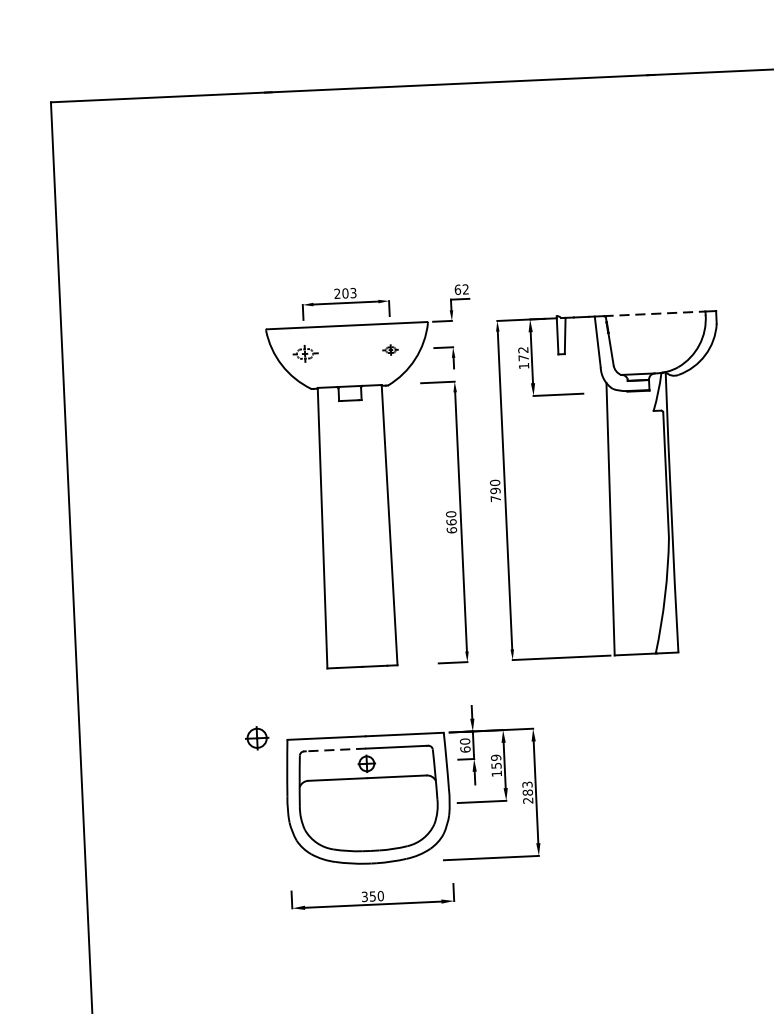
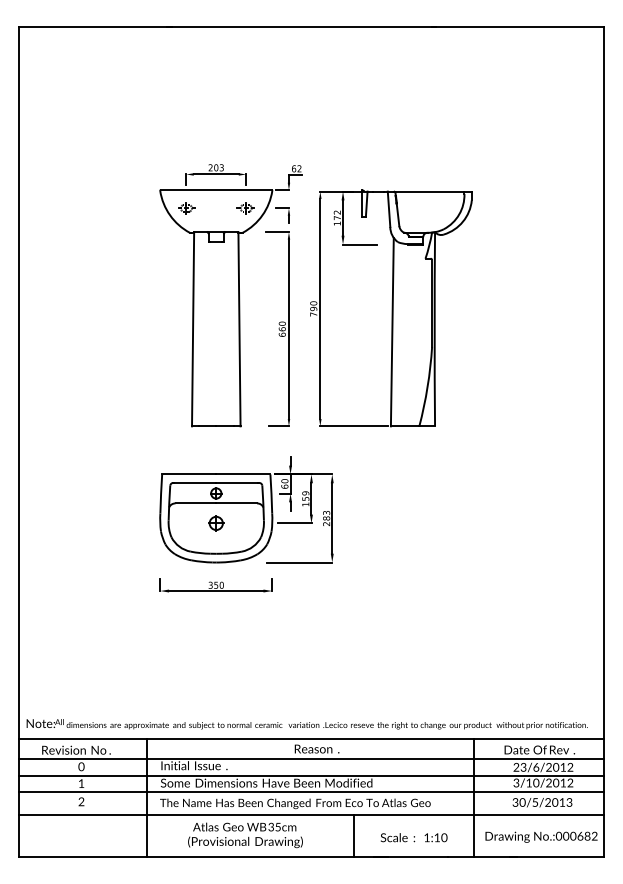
line: (655, 313) -> (429, 191), dashed -> solid
part: (390, 350) -> (245, 208), size x1.67
part: (257, 738) -> (216, 523), moved
line: (336, 749) -> (195, 482), dashed -> solid

